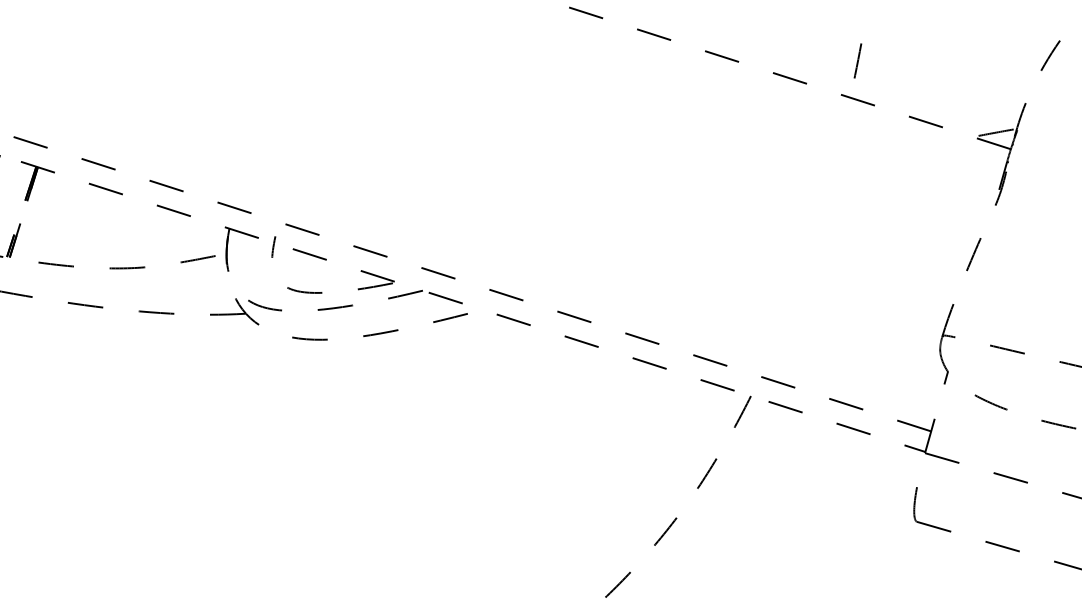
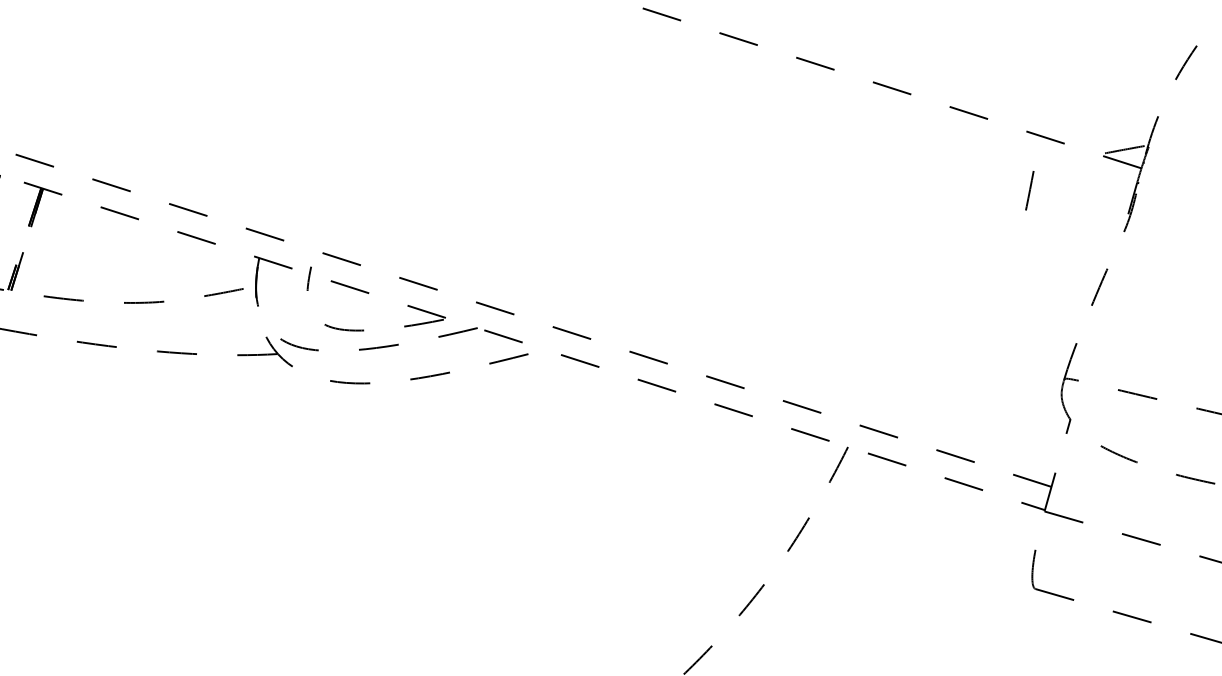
line: (857, 60) -> (1029, 190), moved

